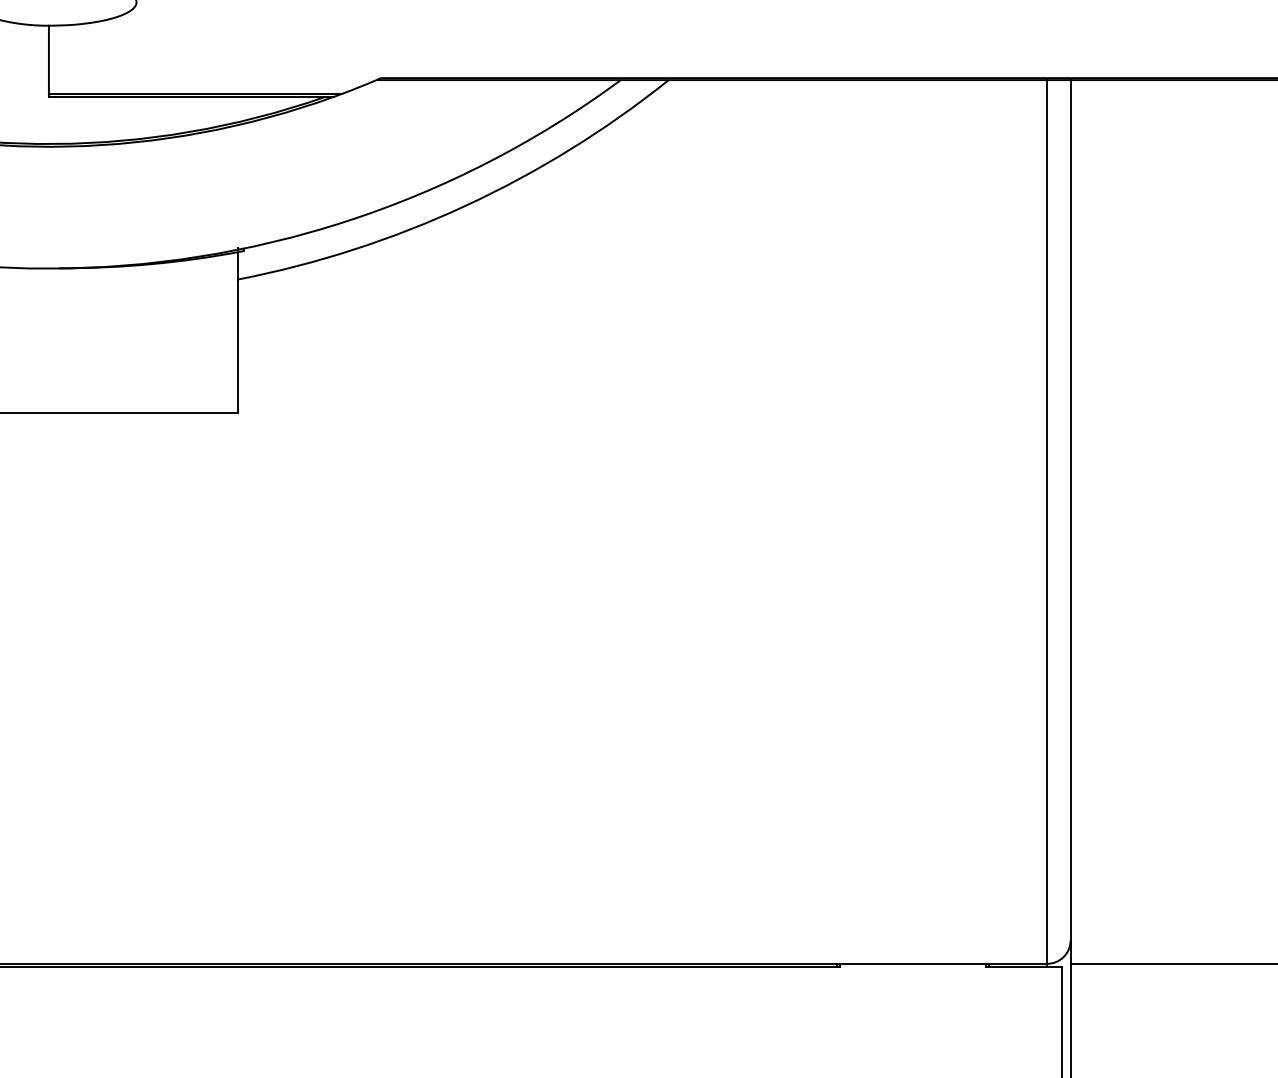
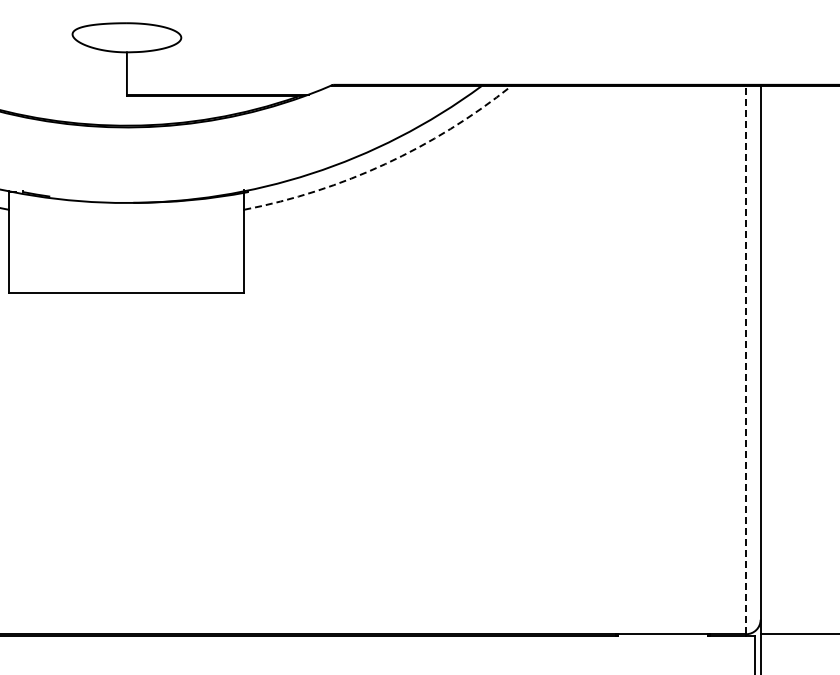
arc: (465, 206) -> (385, 164), solid -> dashed
line: (1047, 520) -> (746, 359), solid -> dashed

